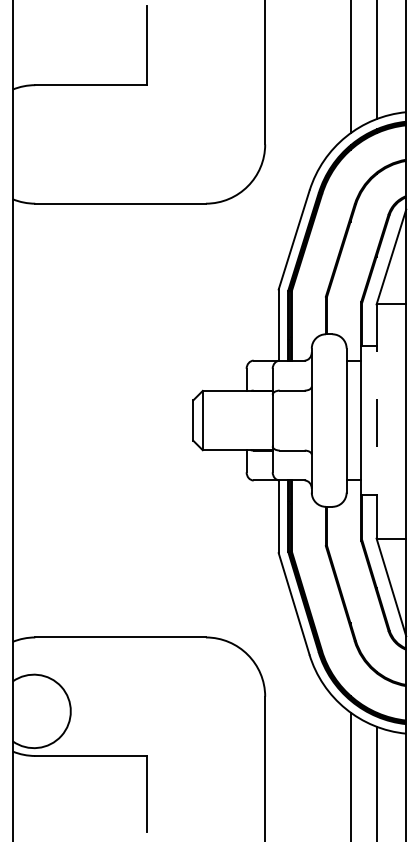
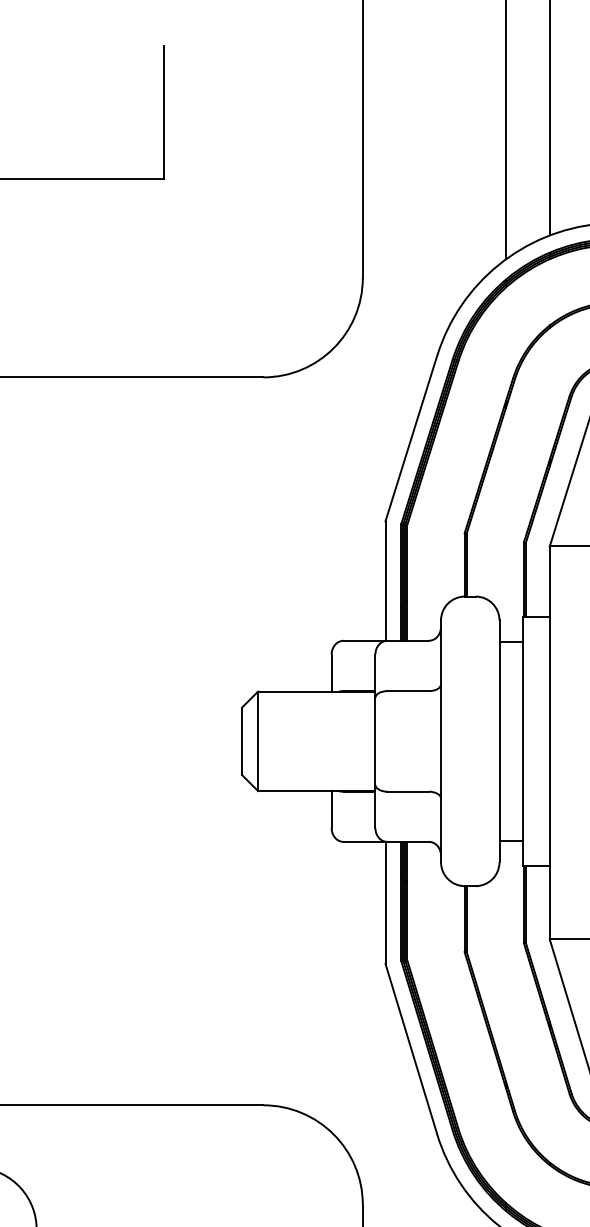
line: (376, 422) -> (549, 744), dashed -> solid

